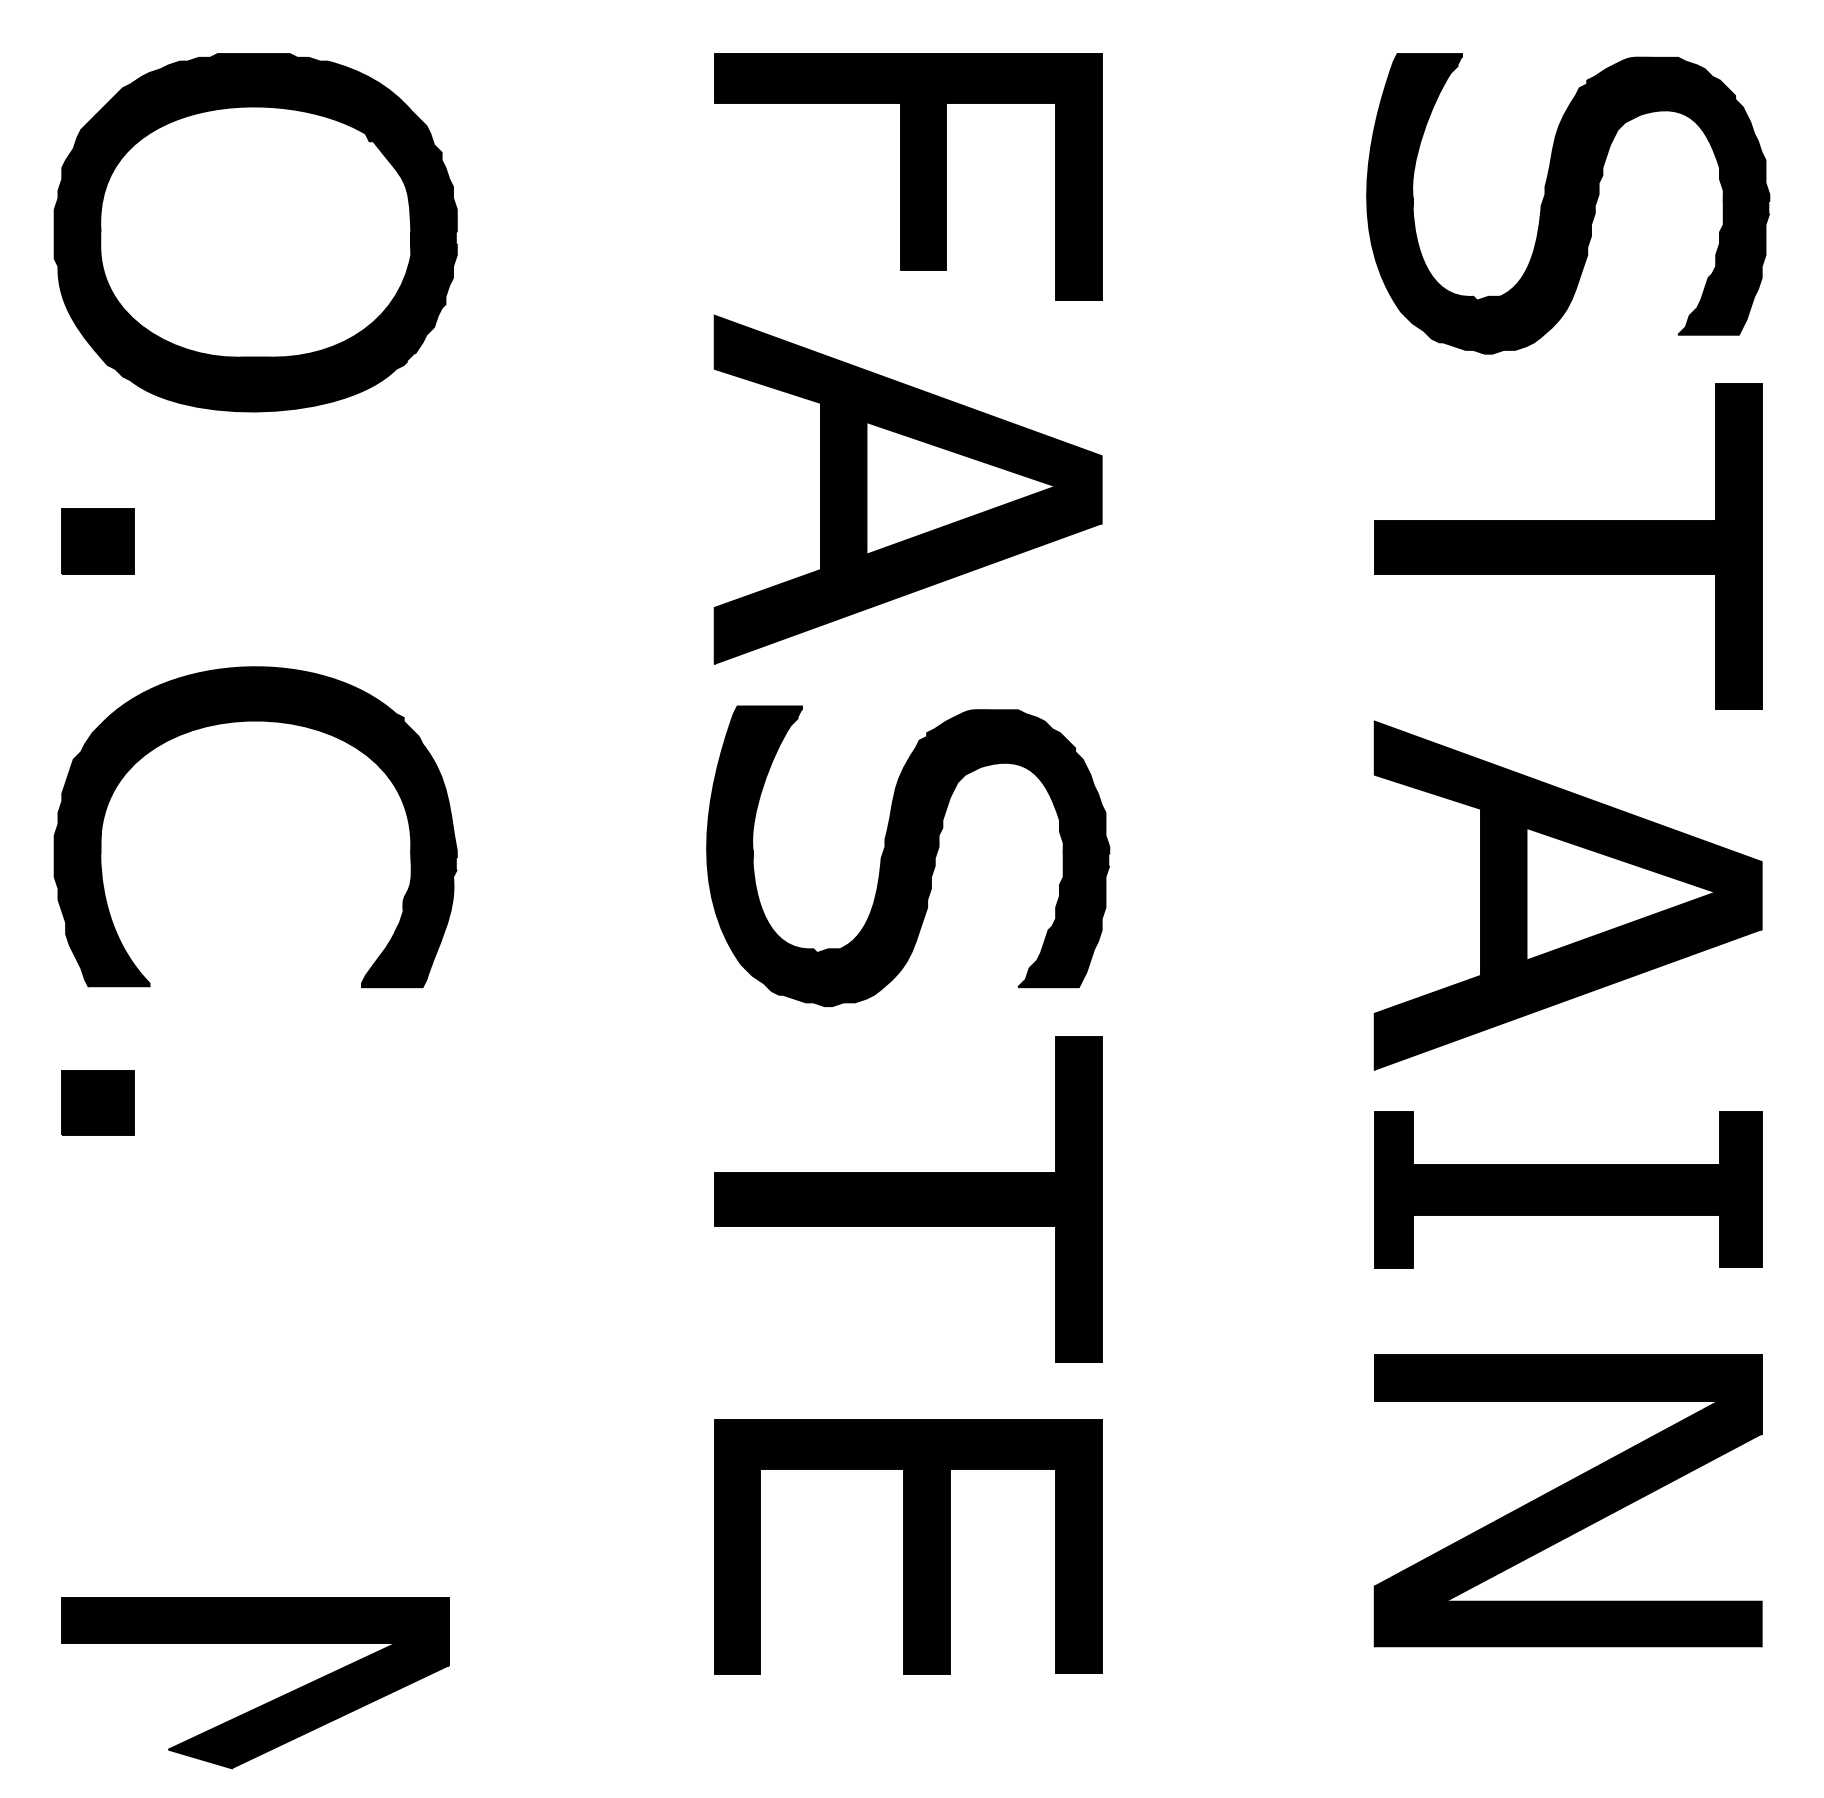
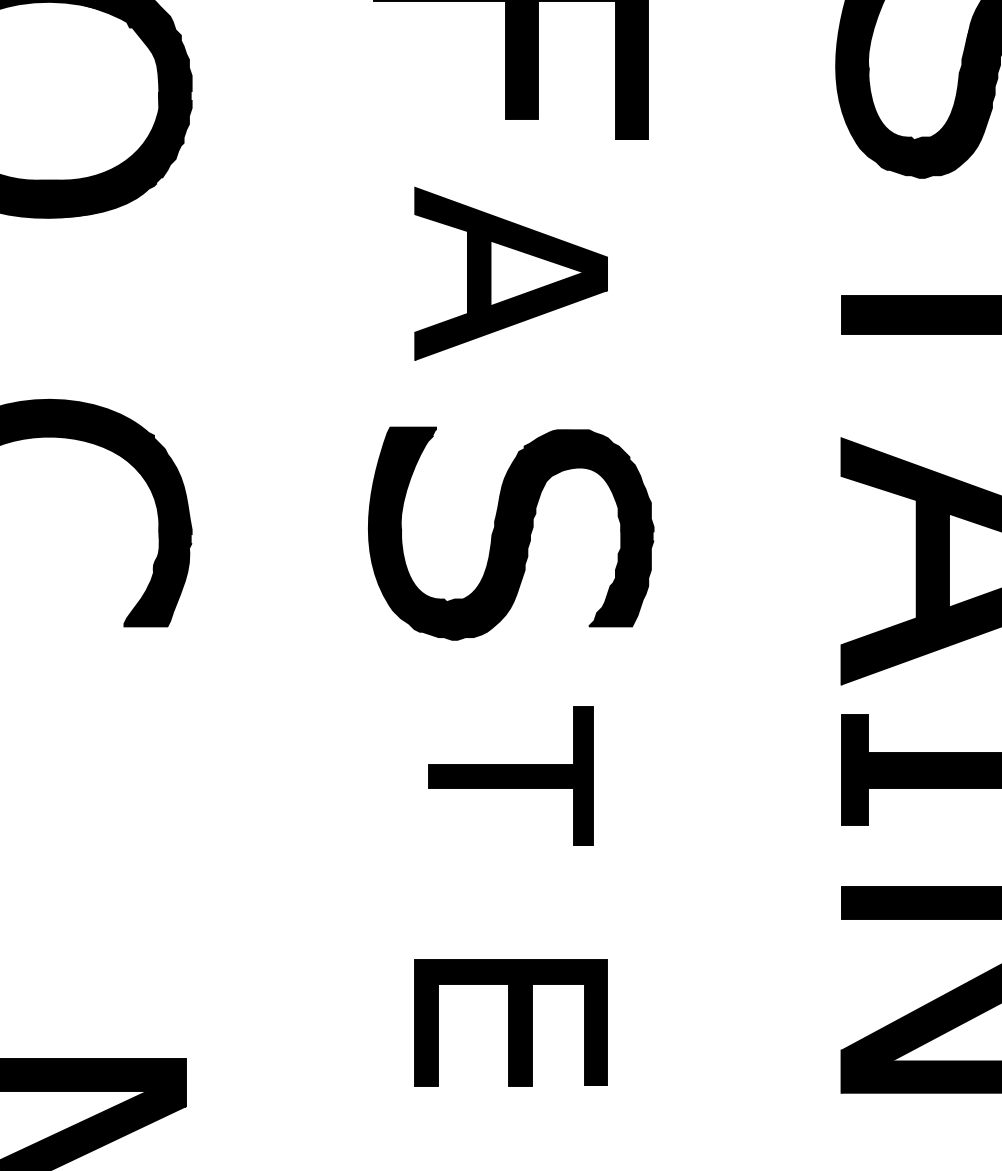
part: (907, 489) -> (510, 274), size x0.7
part: (908, 1199) -> (511, 776), size x0.6
part: (908, 1546) -> (511, 1022), size x0.7

